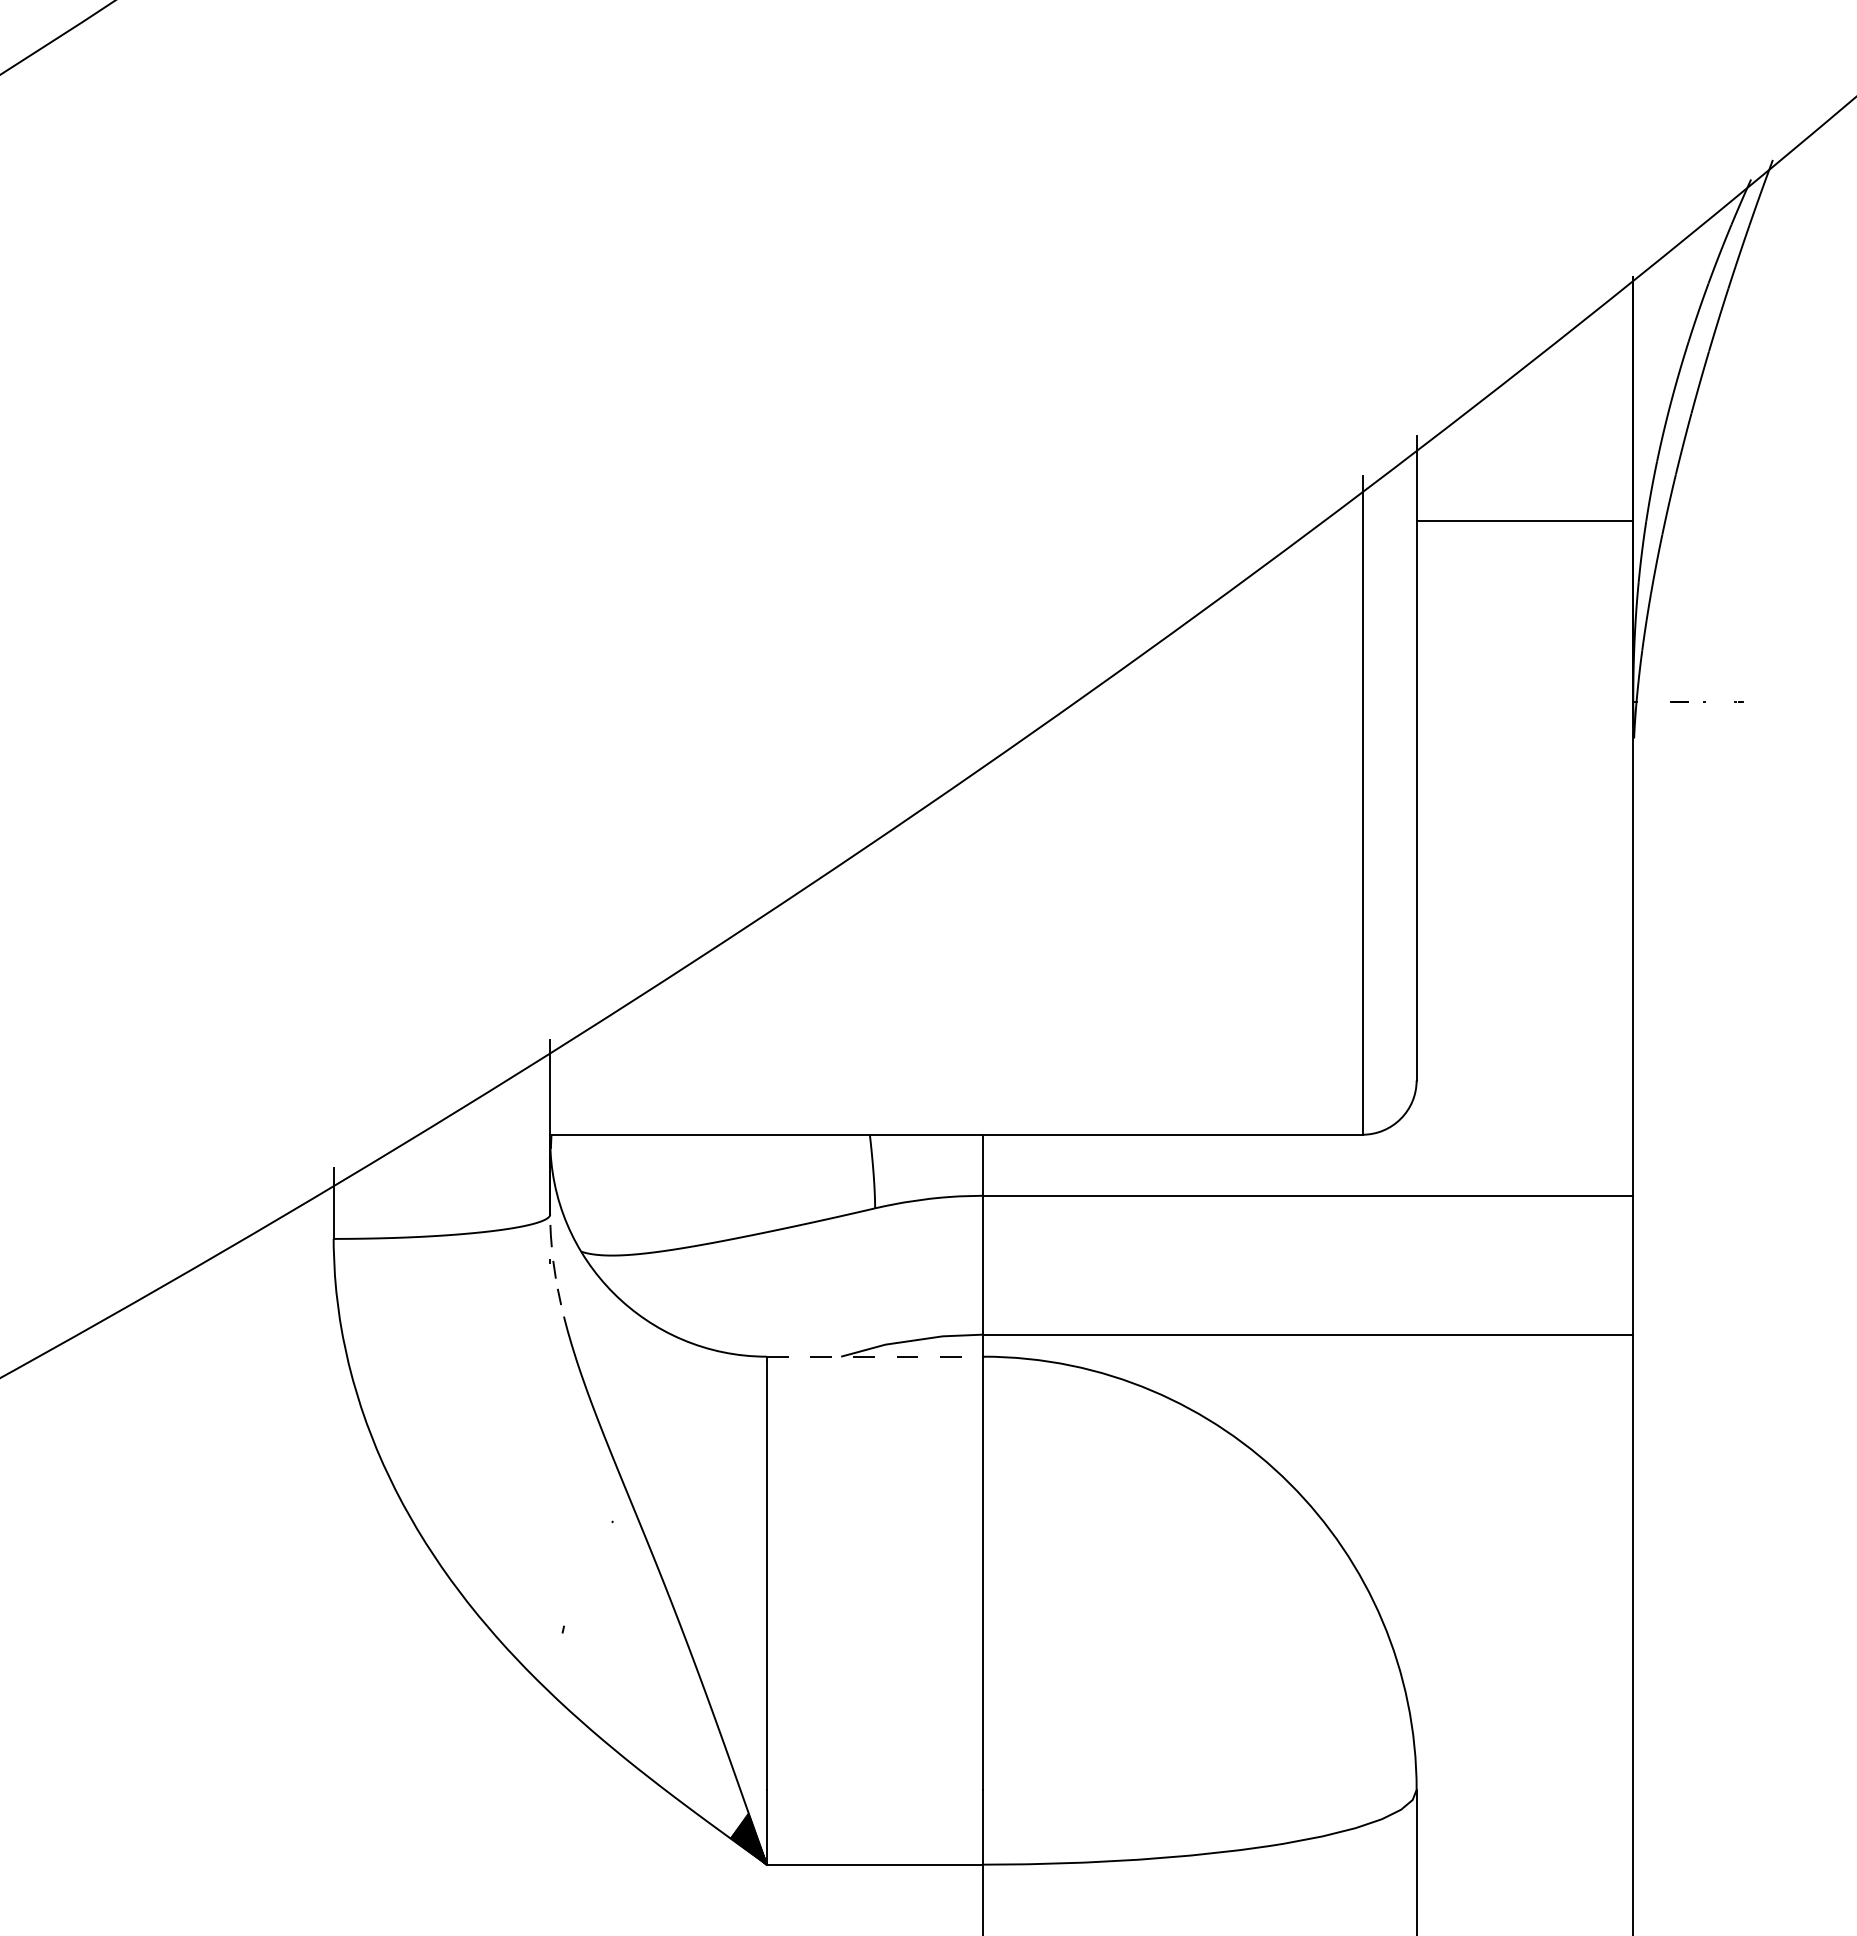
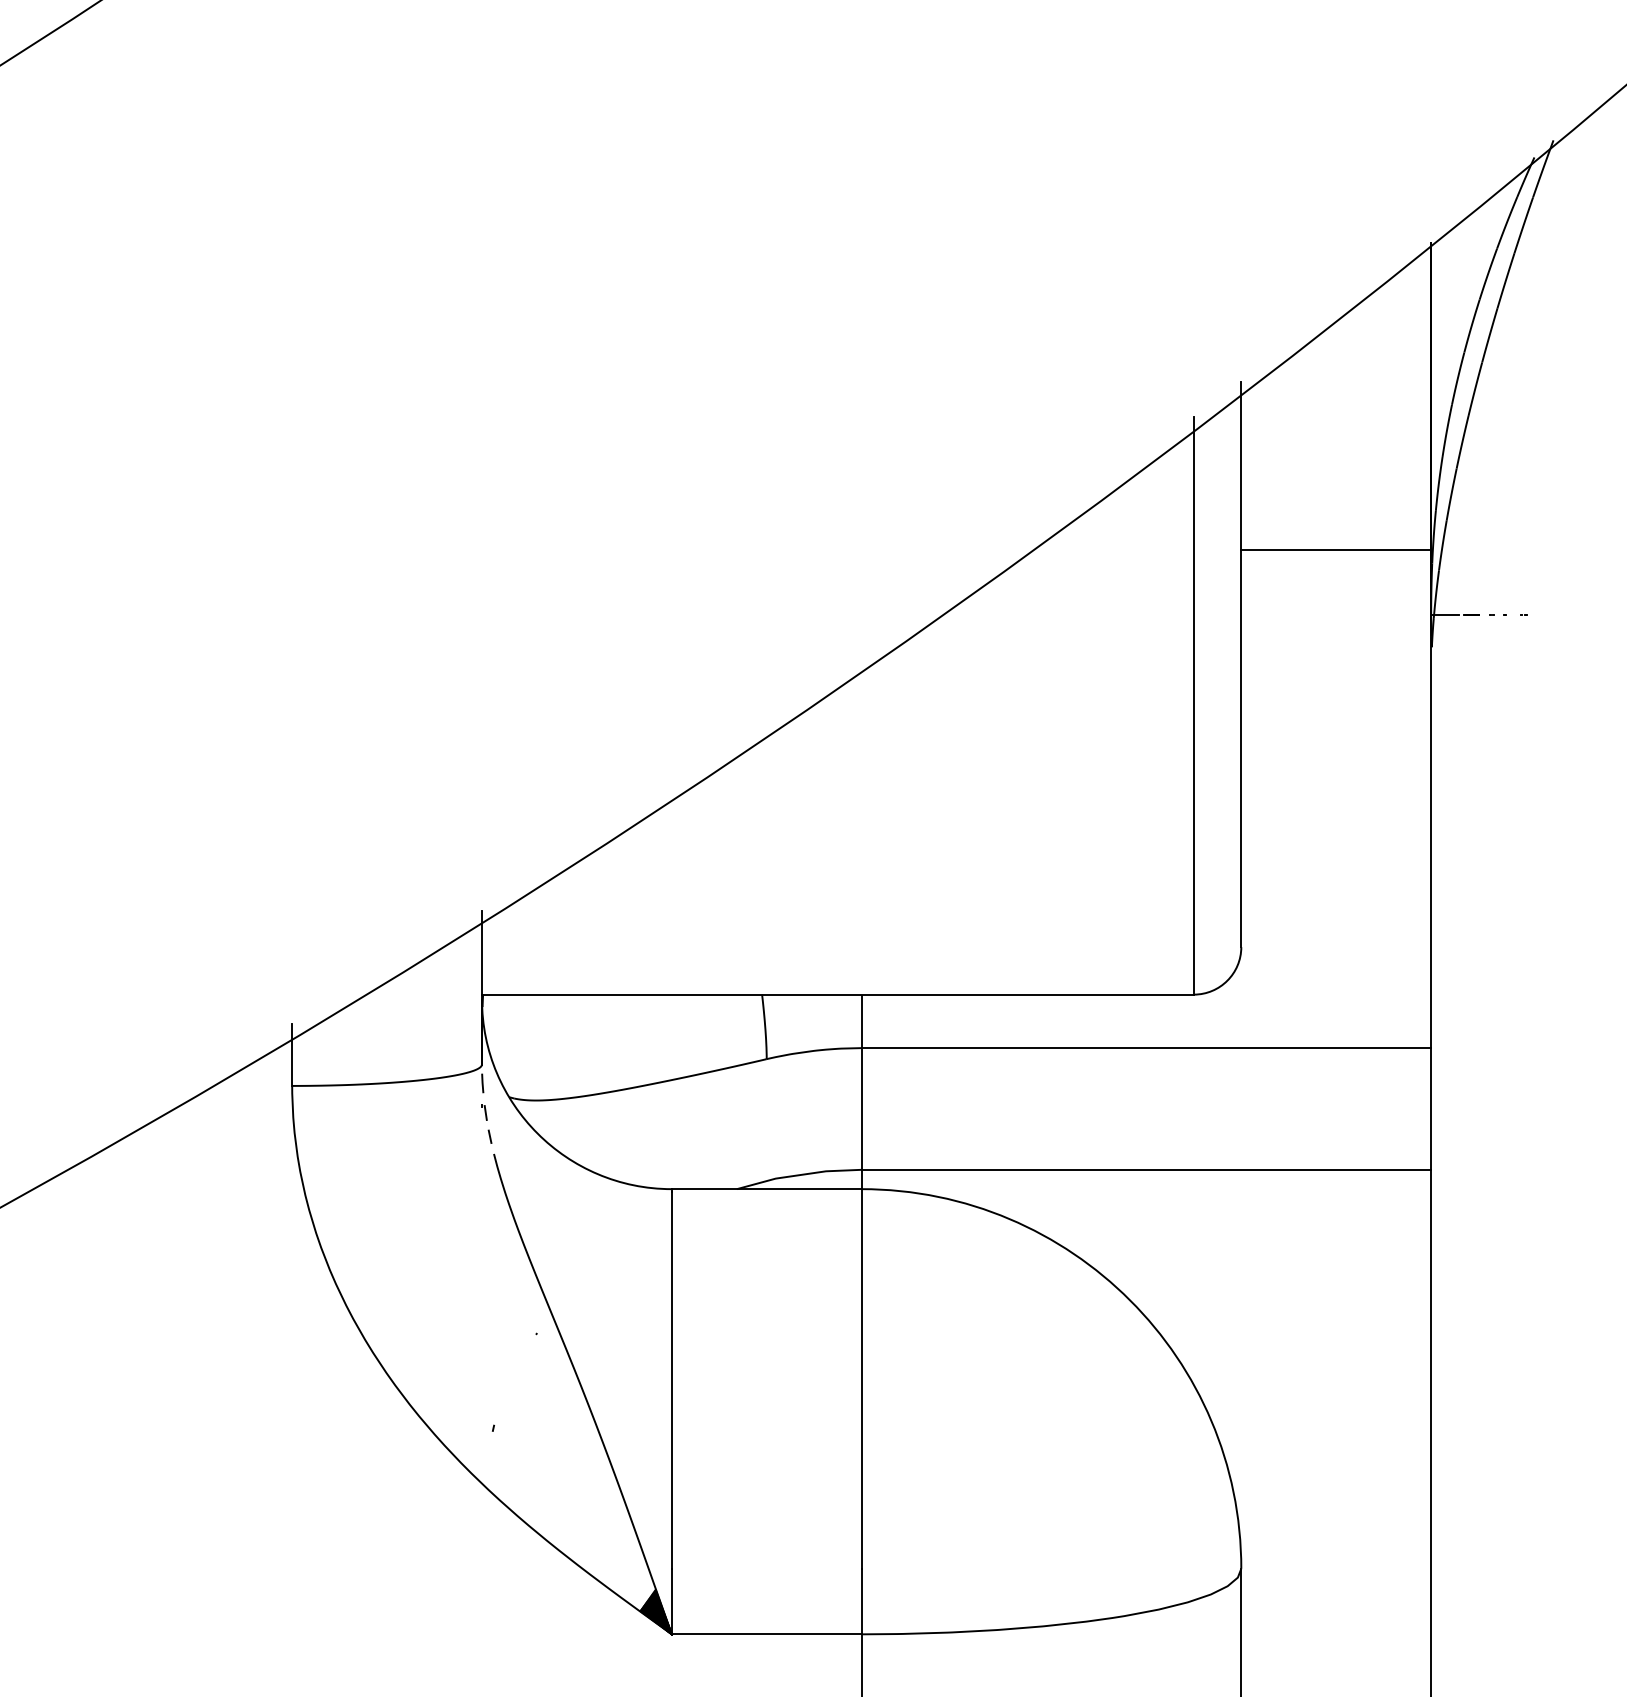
line: (1524, 521) -> (1335, 550), moved
line: (1650, 701) -> (1446, 614), added
line: (875, 1356) -> (767, 1188), dashed -> solid

